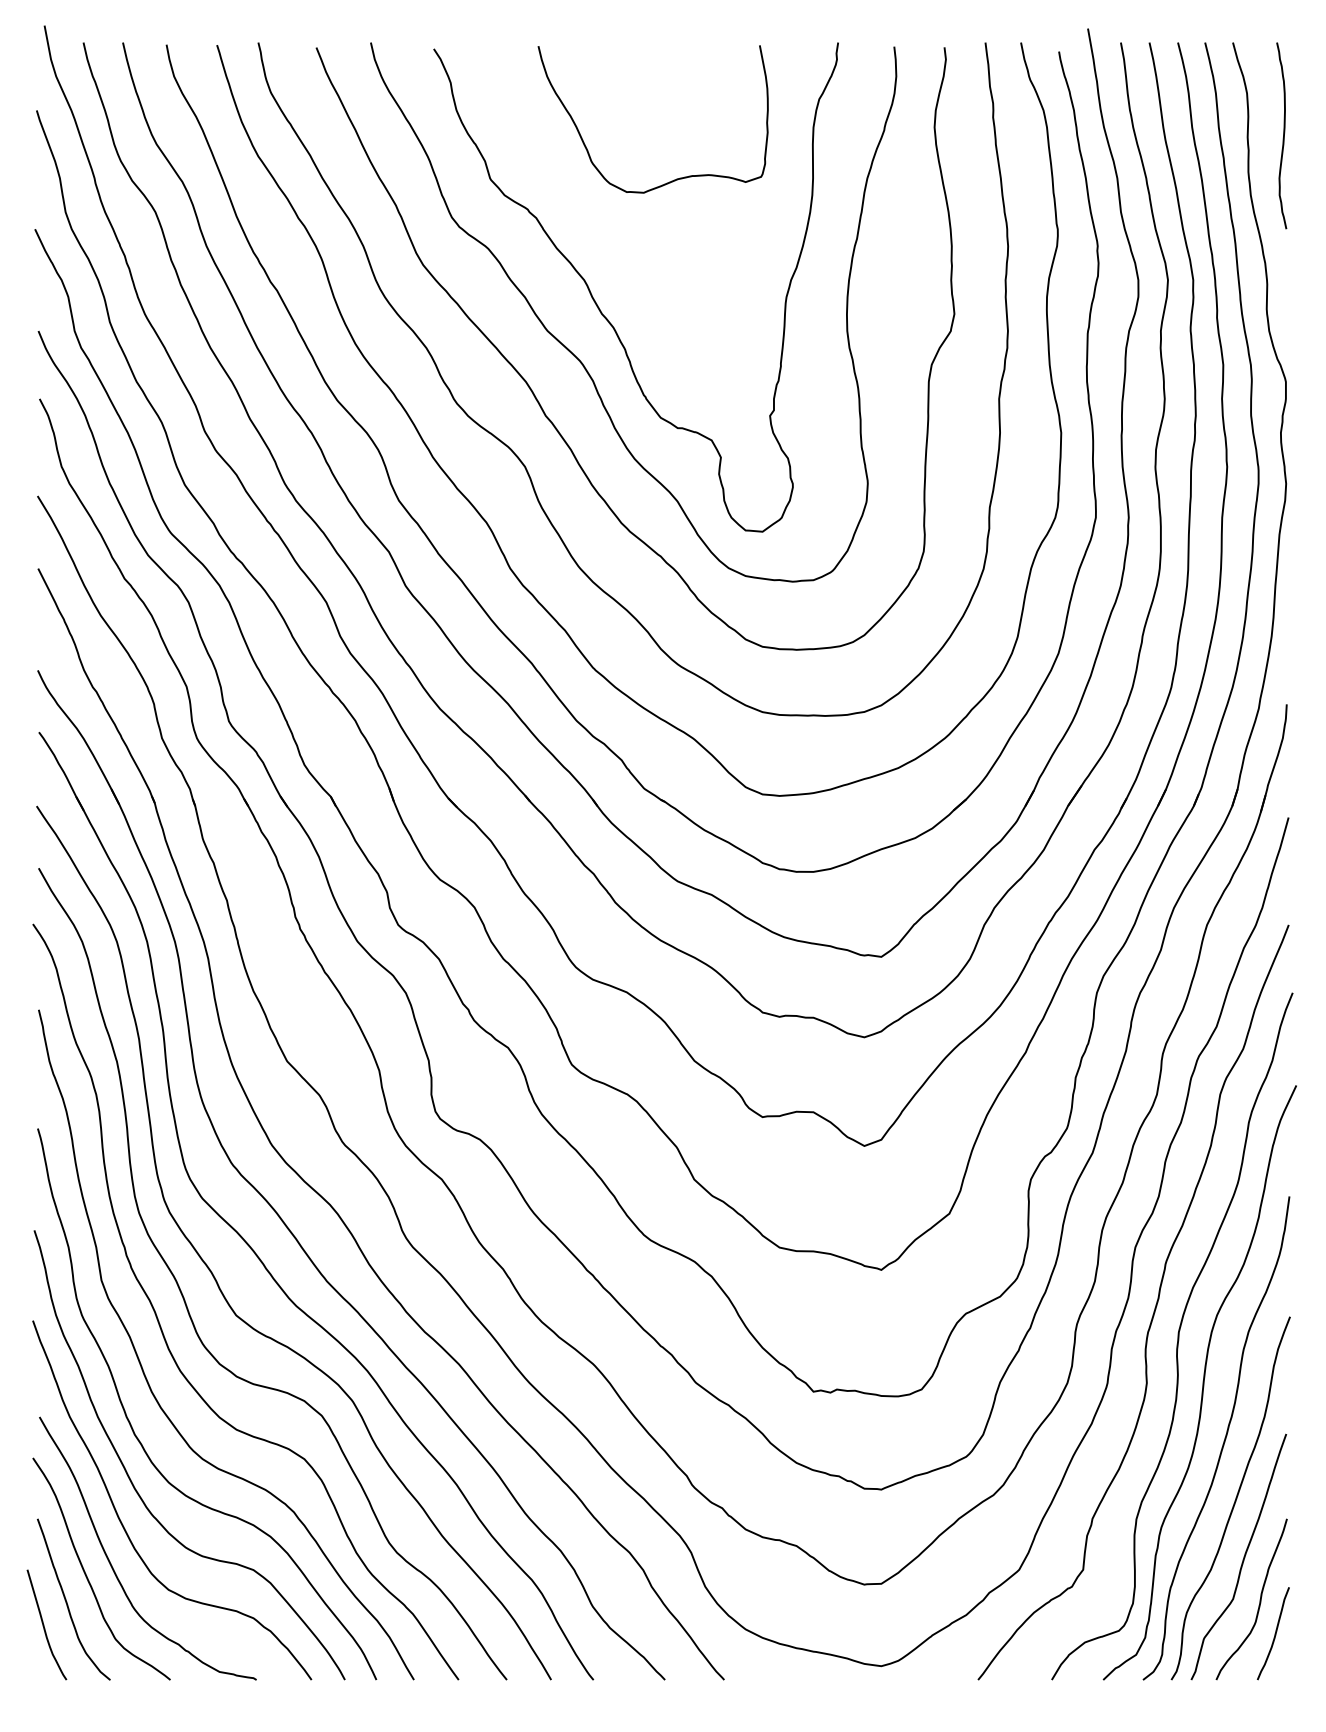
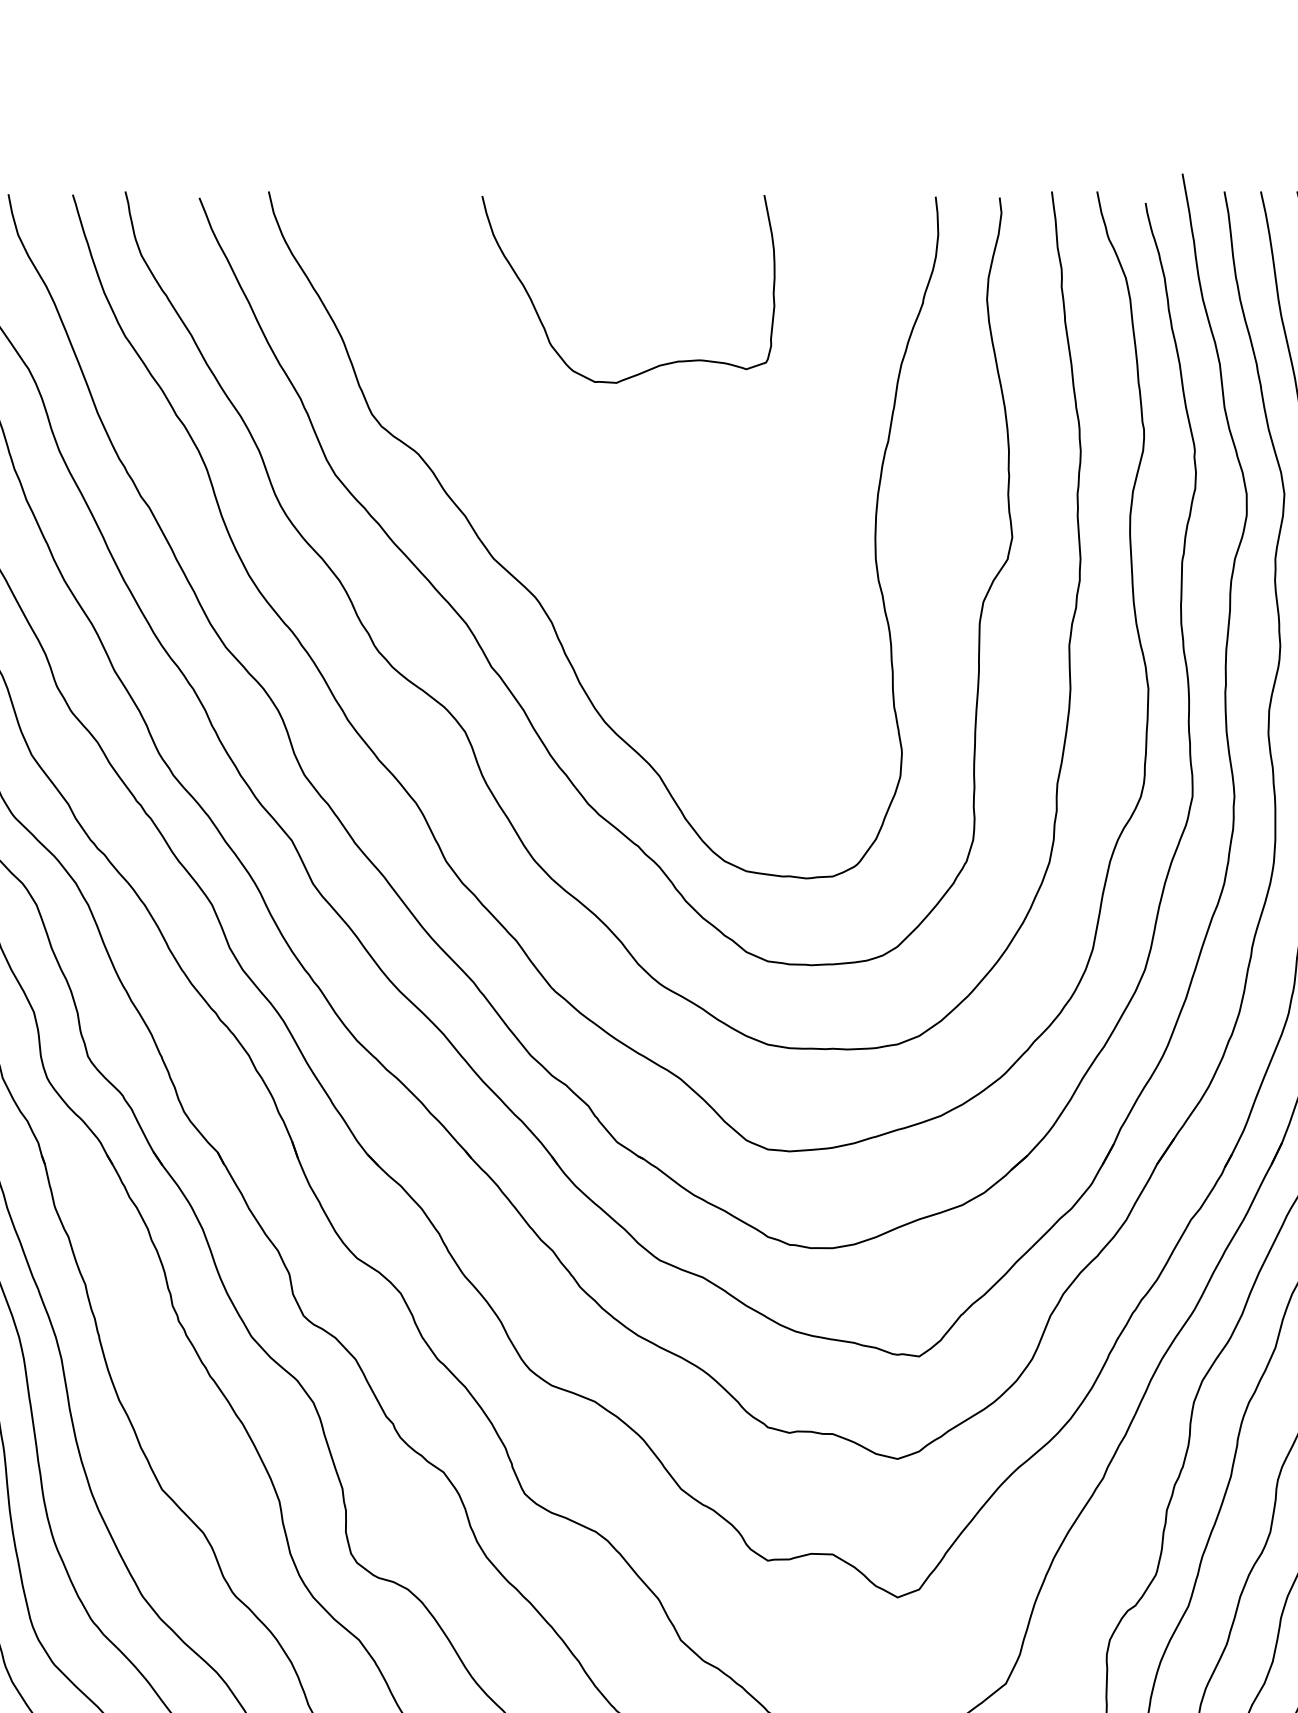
curve: (598, 305) -> (558, 526), removed

